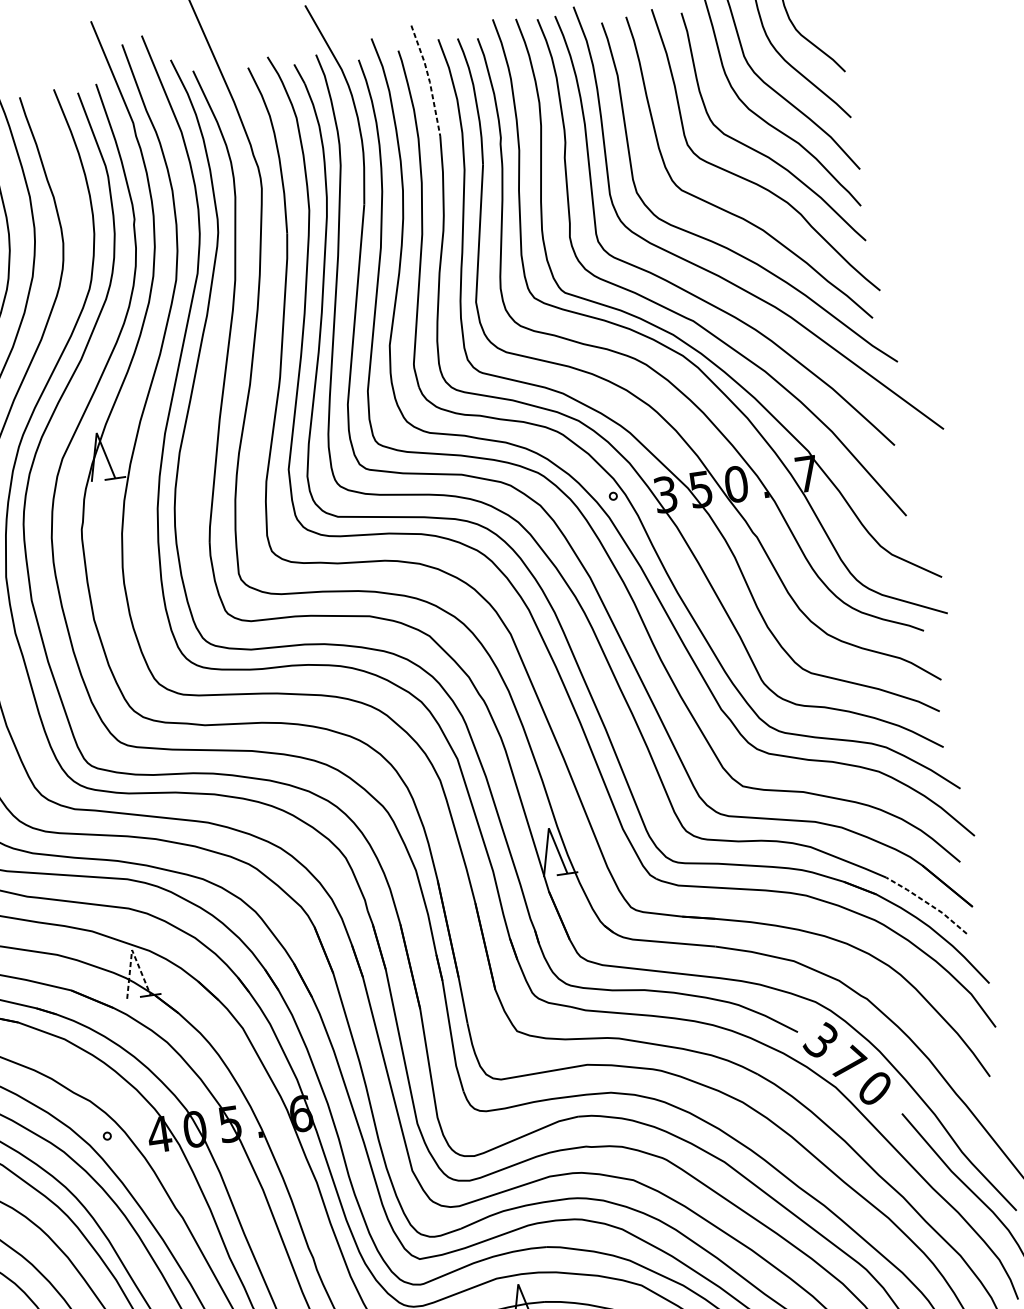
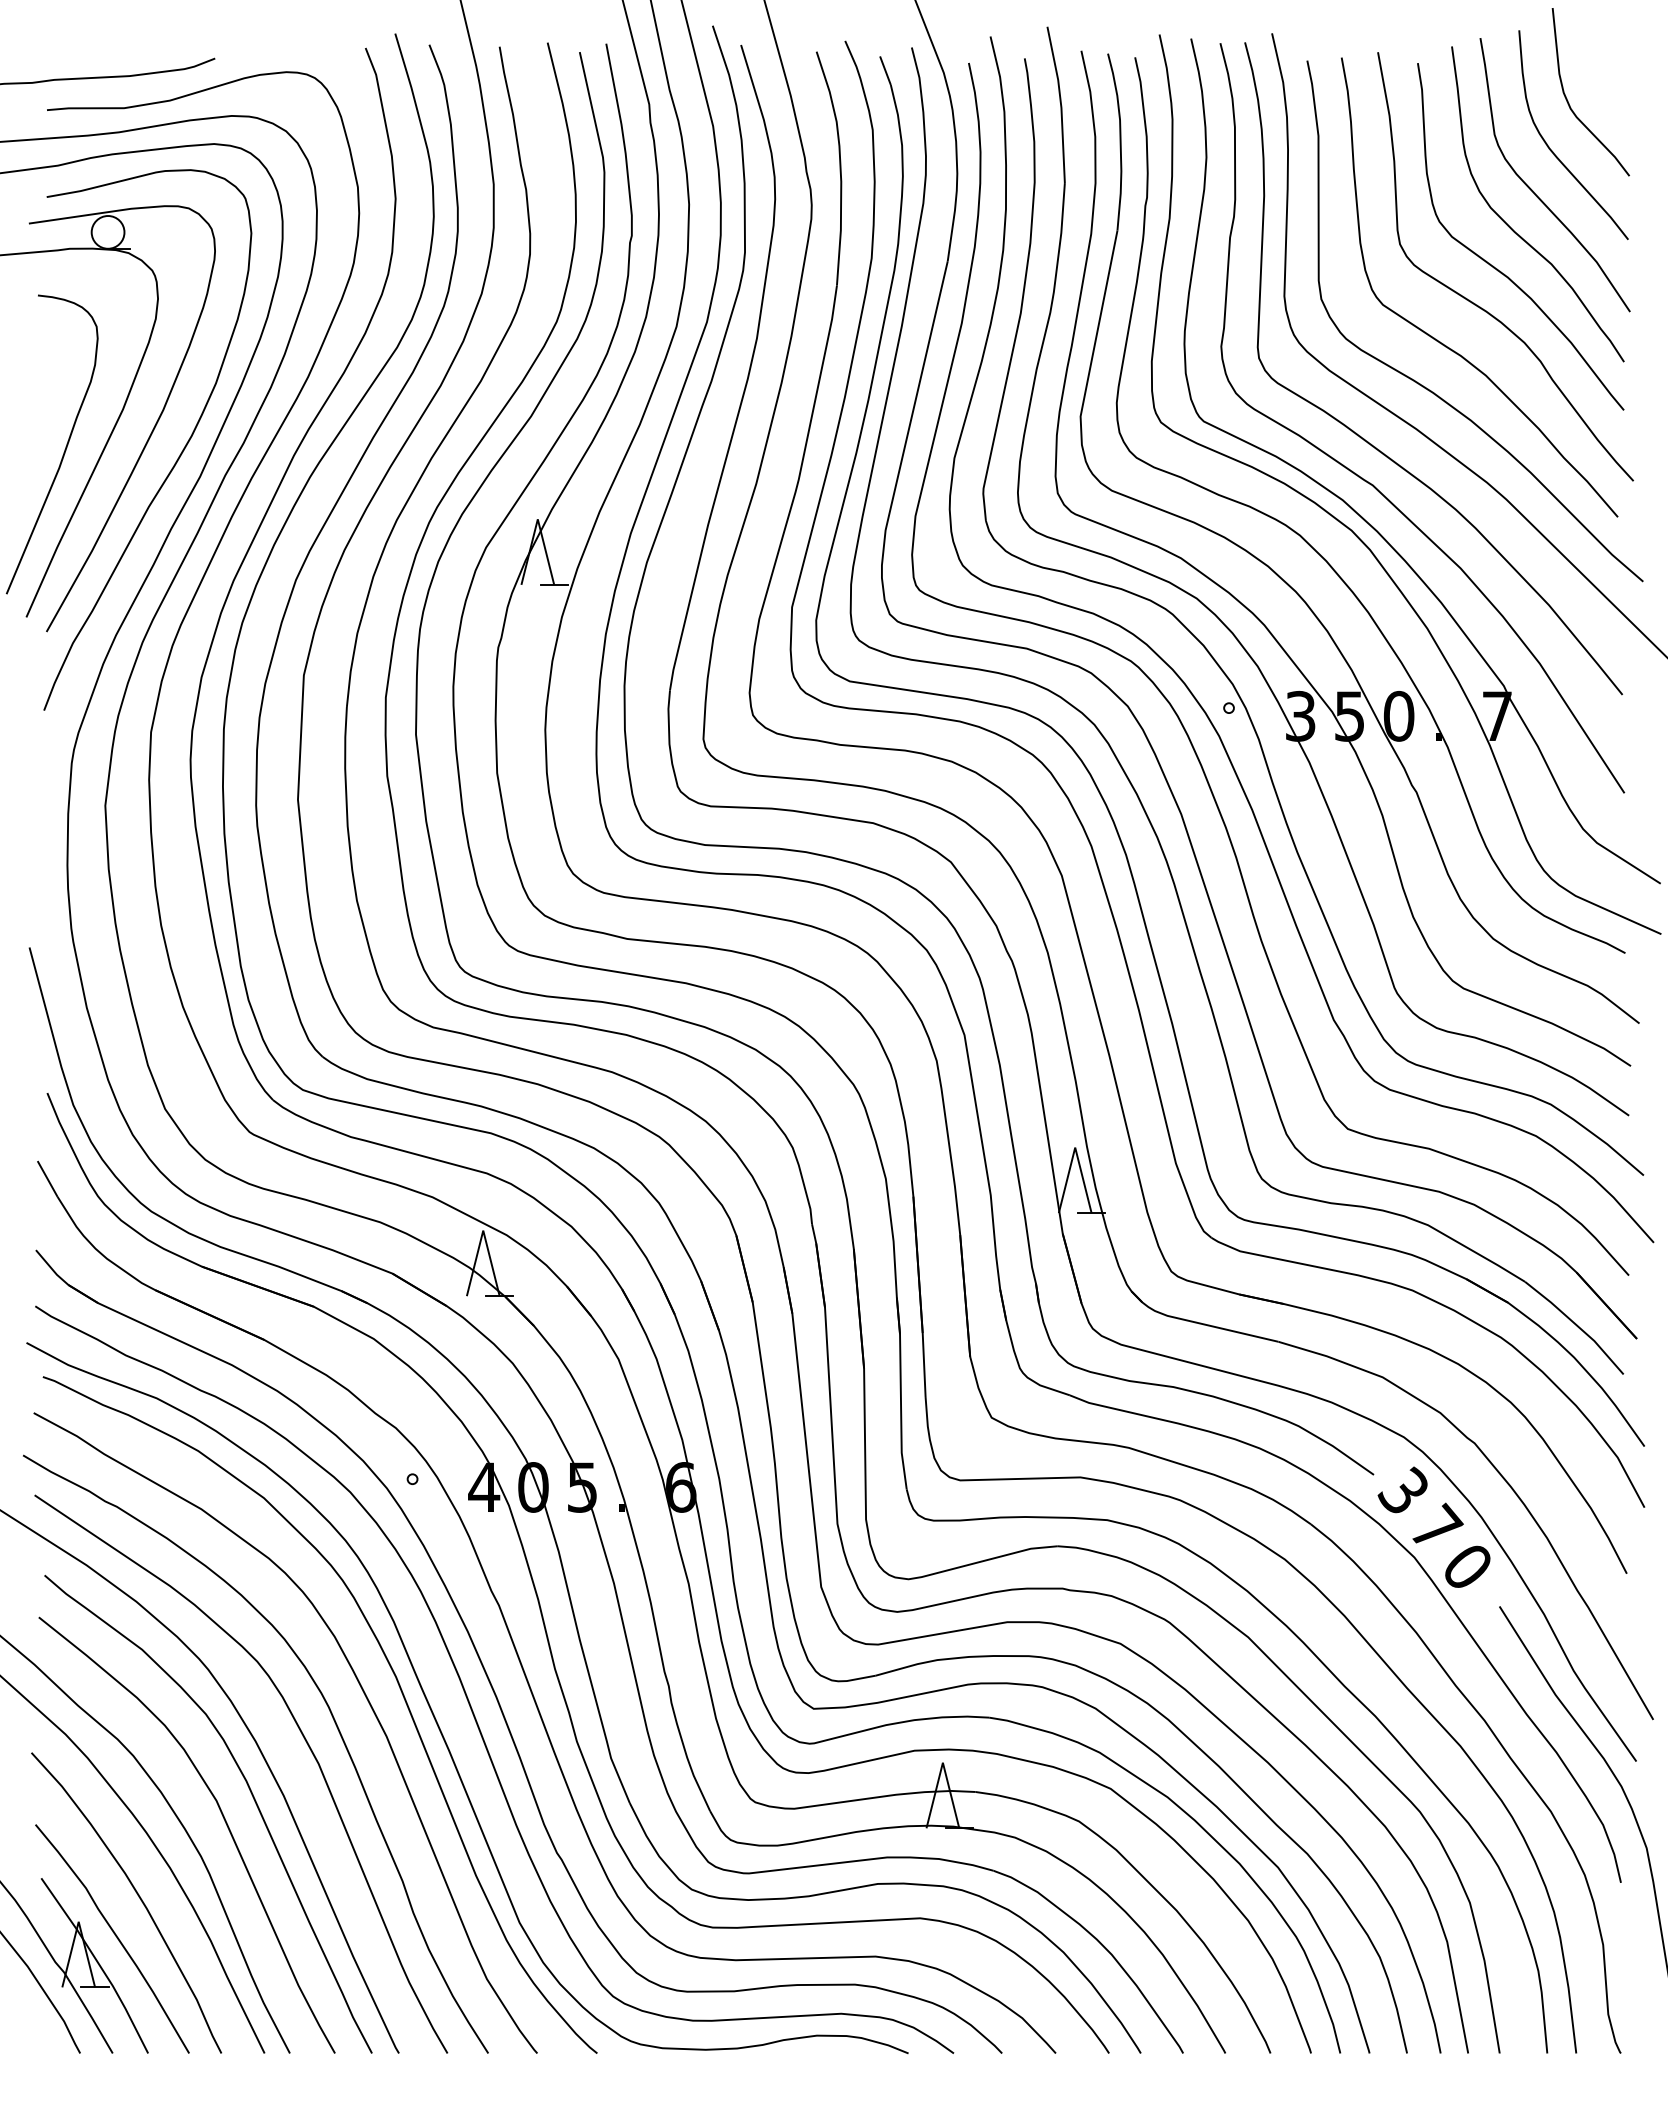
line: (429, 79) -> (1061, 104), dashed -> solid
line: (927, 903) -> (1576, 1325), dashed -> solid
line: (132, 949) -> (483, 1230), dashed -> solid

